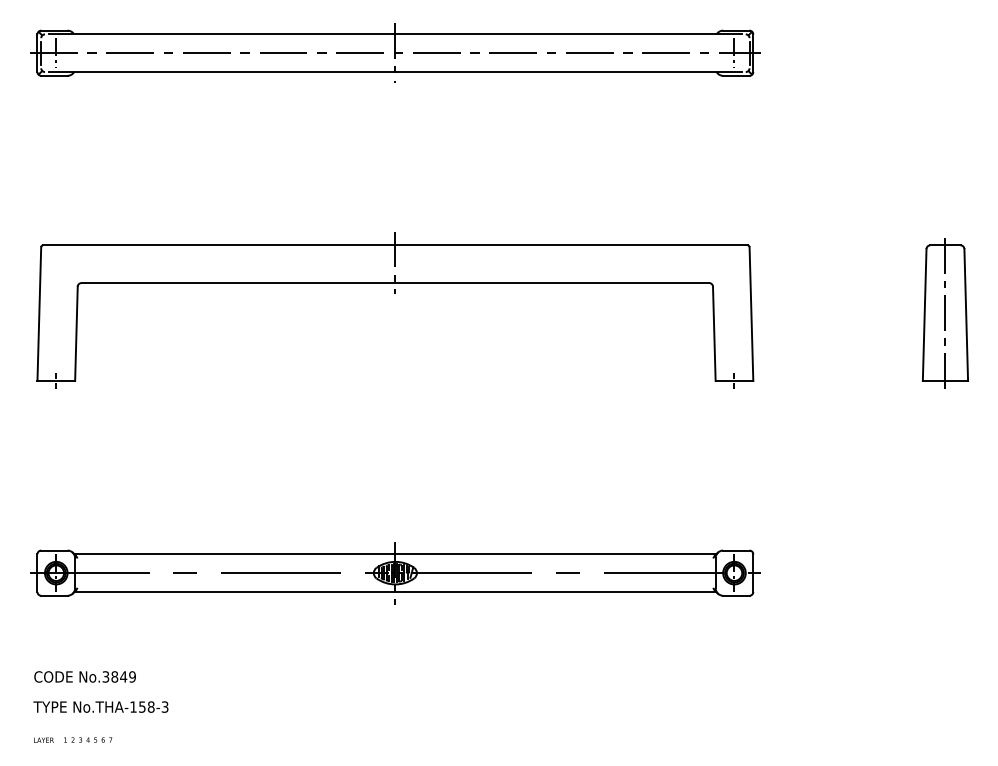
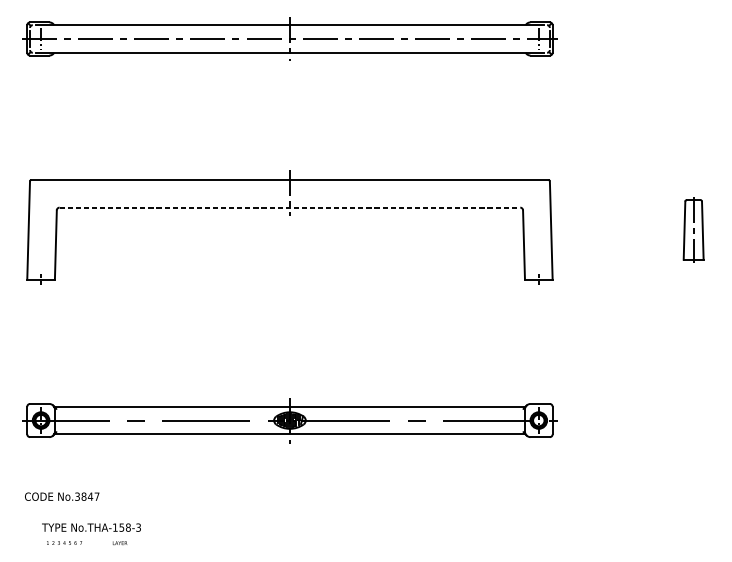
line: (395, 283) -> (290, 207), solid -> dashed
part: (945, 313) -> (693, 229), size x0.6
text: (132, 676) -> (97, 496), No.3849 -> No.3847
text: (100, 706) -> (91, 527), moved
text: (43, 739) -> (119, 542), moved

